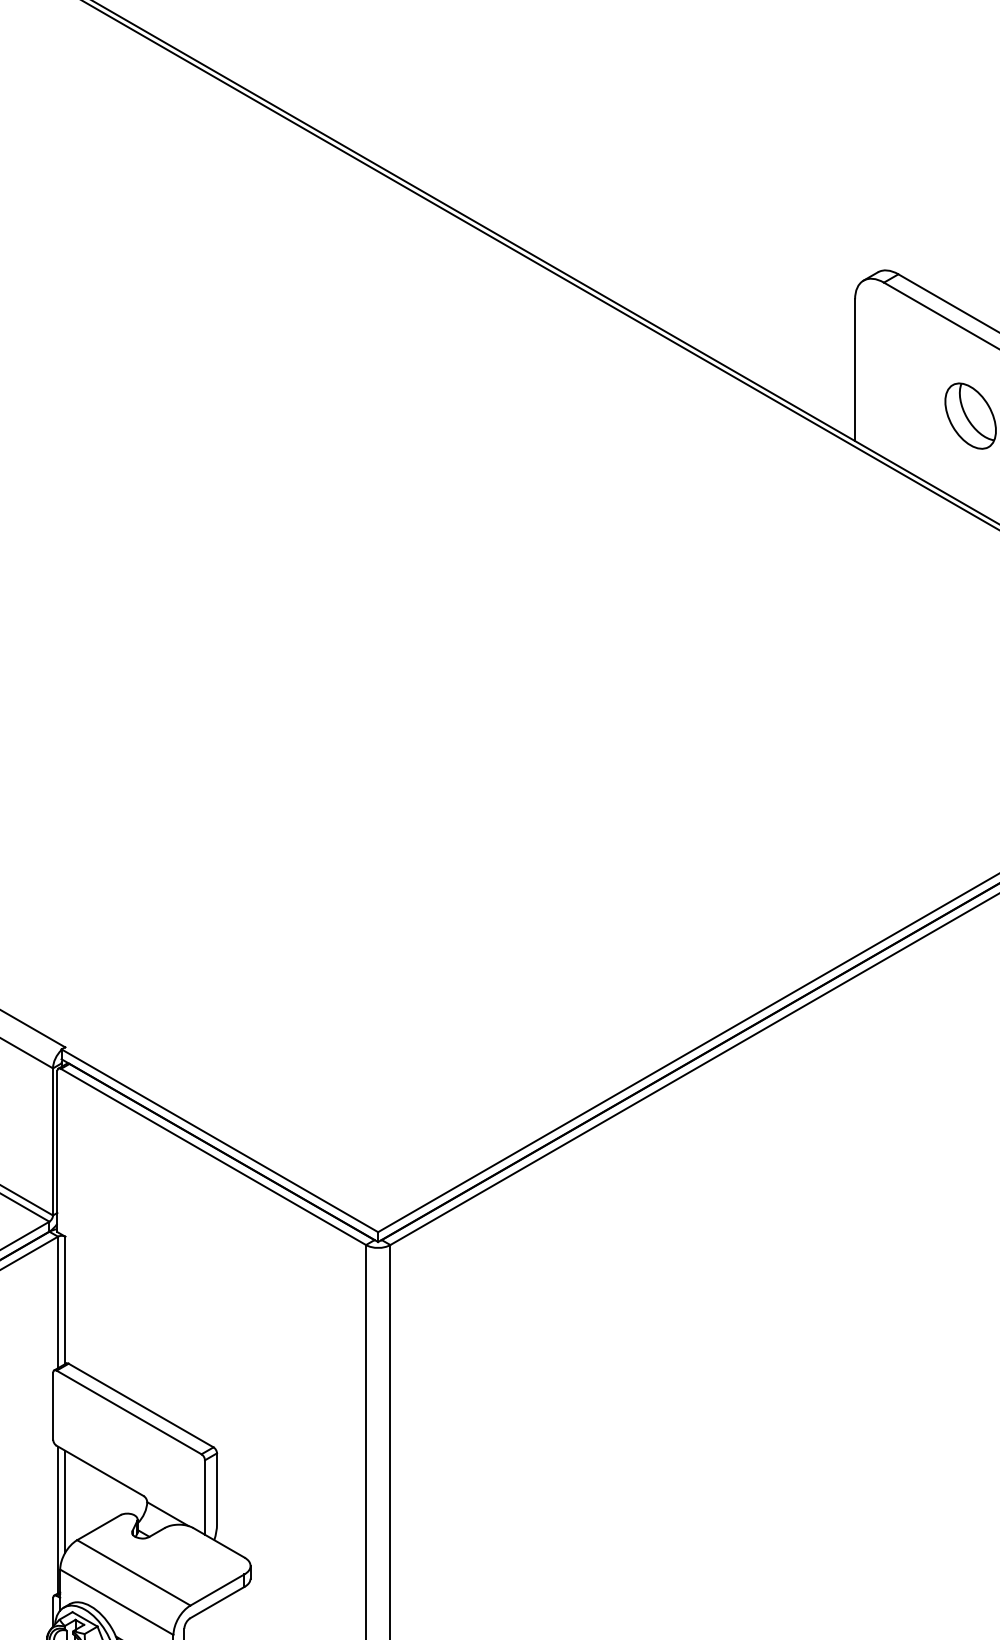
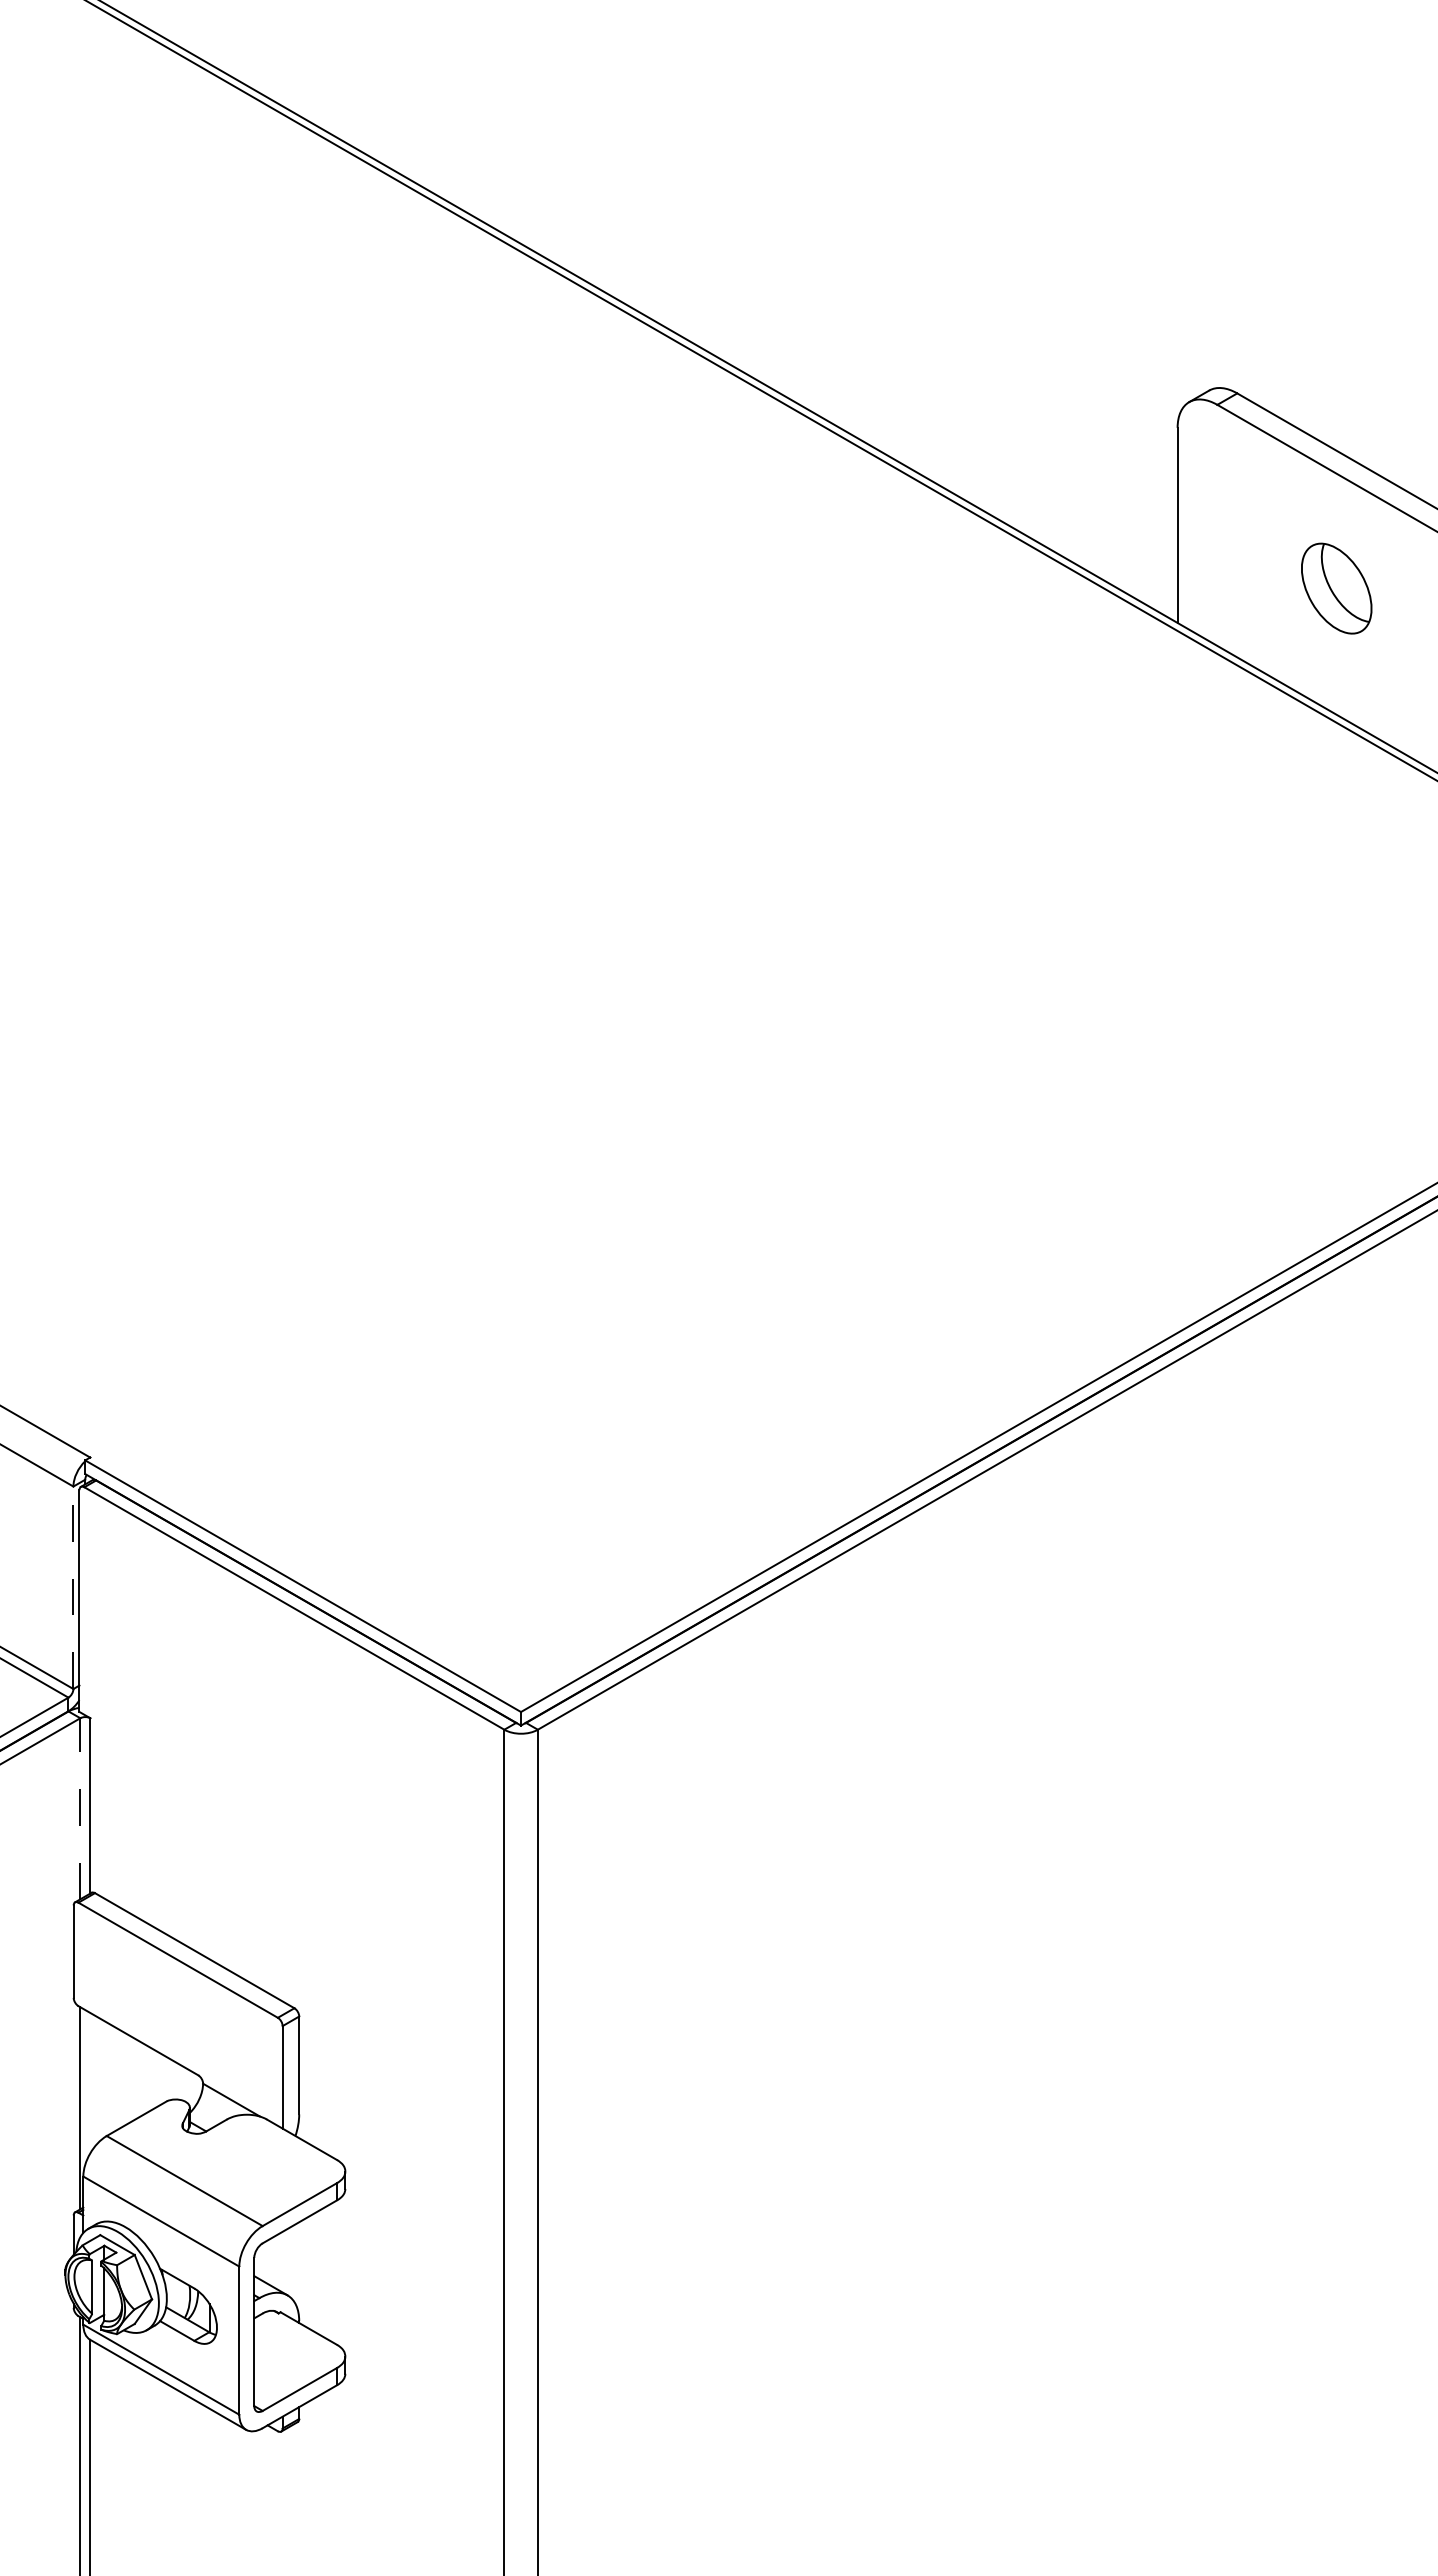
line: (53, 1141) -> (73, 1587), solid -> dashed
line: (58, 1302) -> (80, 1808), solid -> dashed
line: (65, 1501) -> (90, 2082), removed

